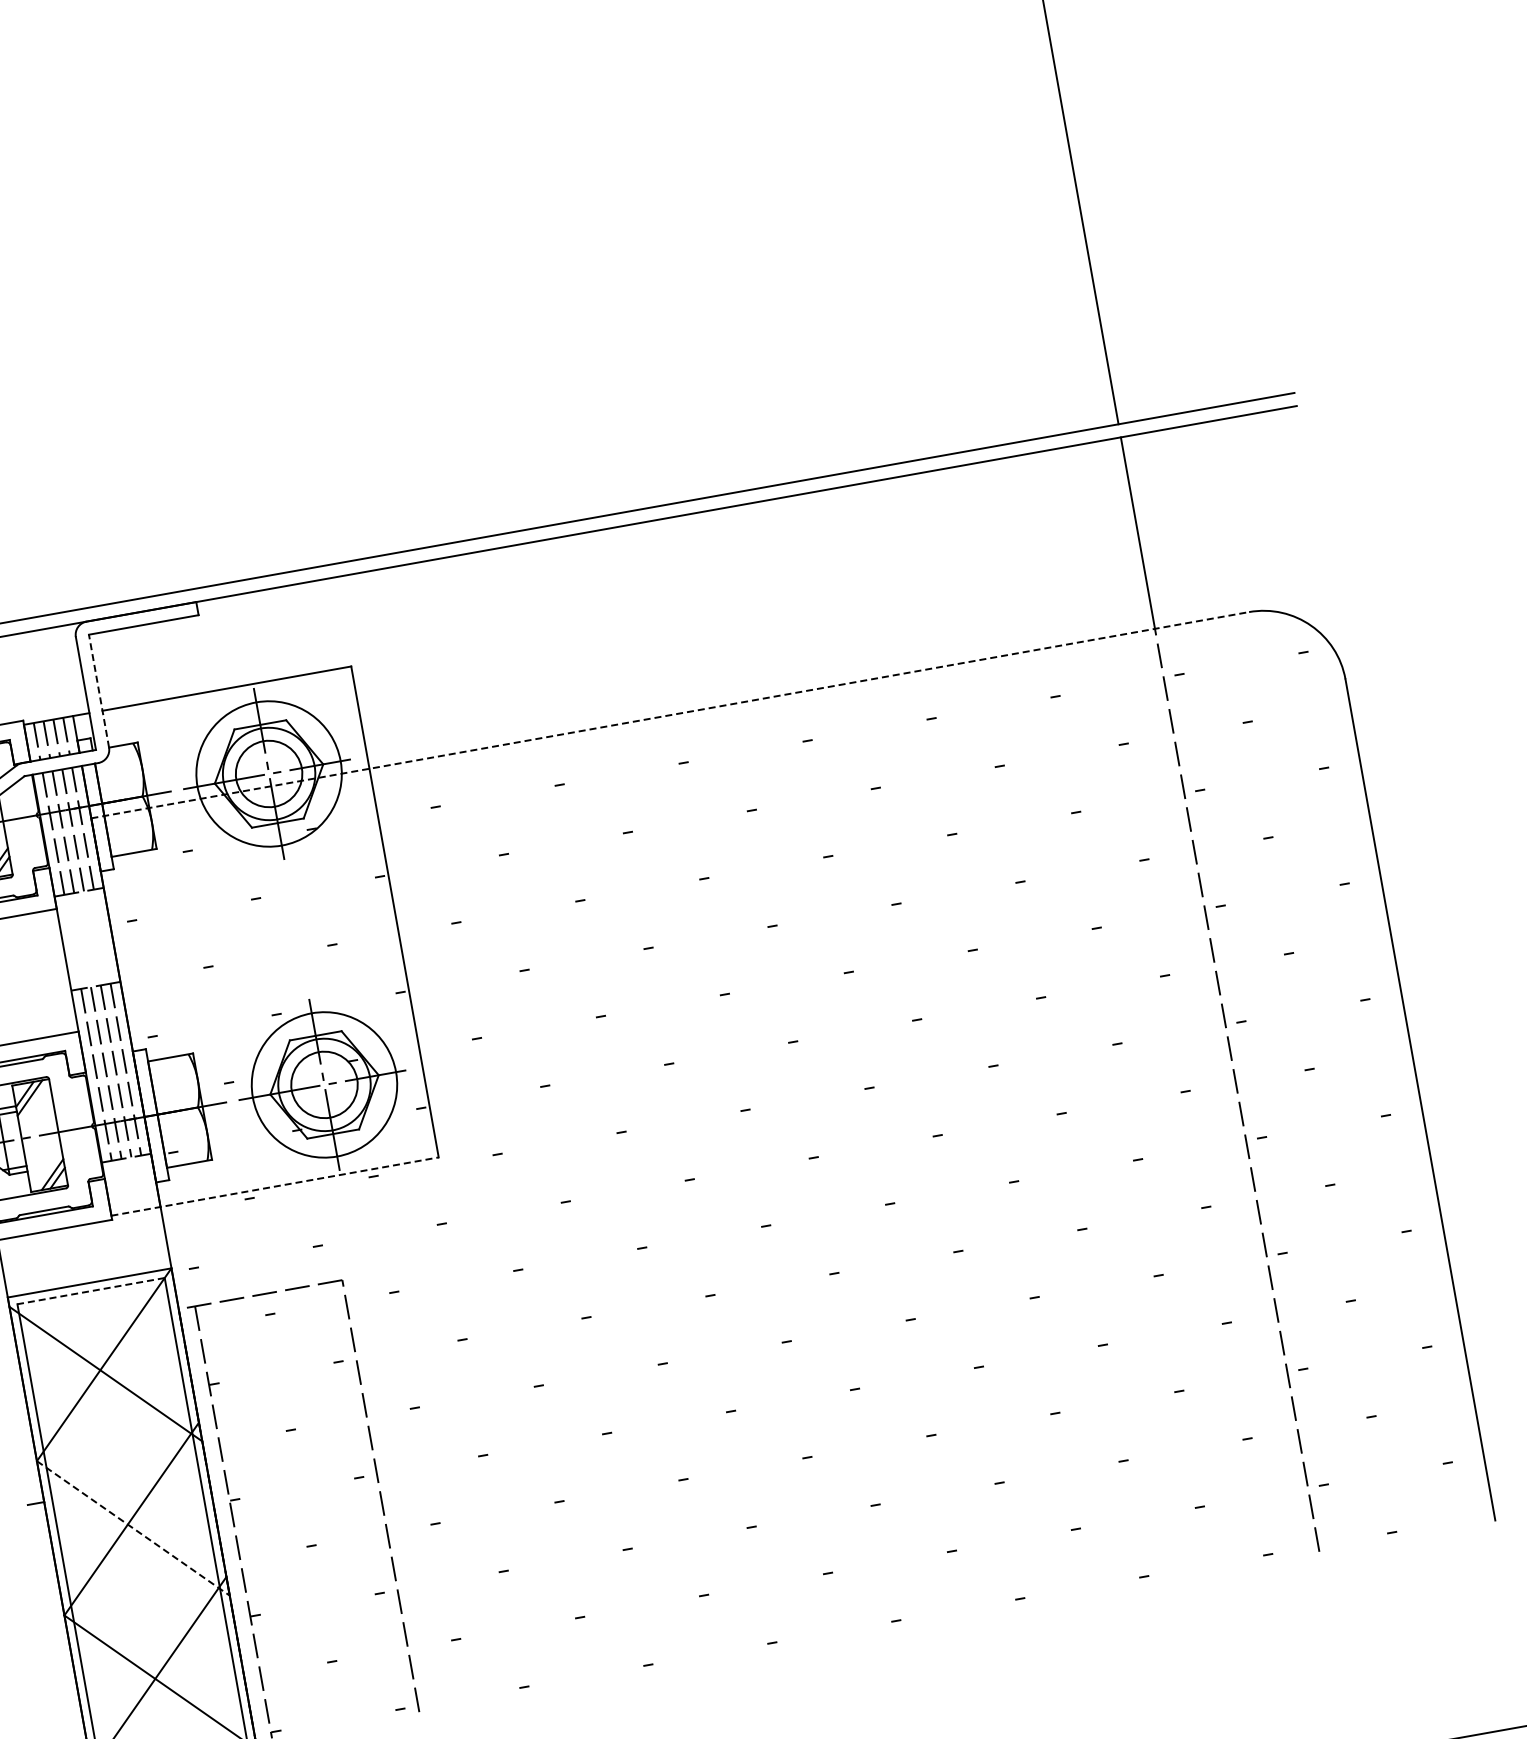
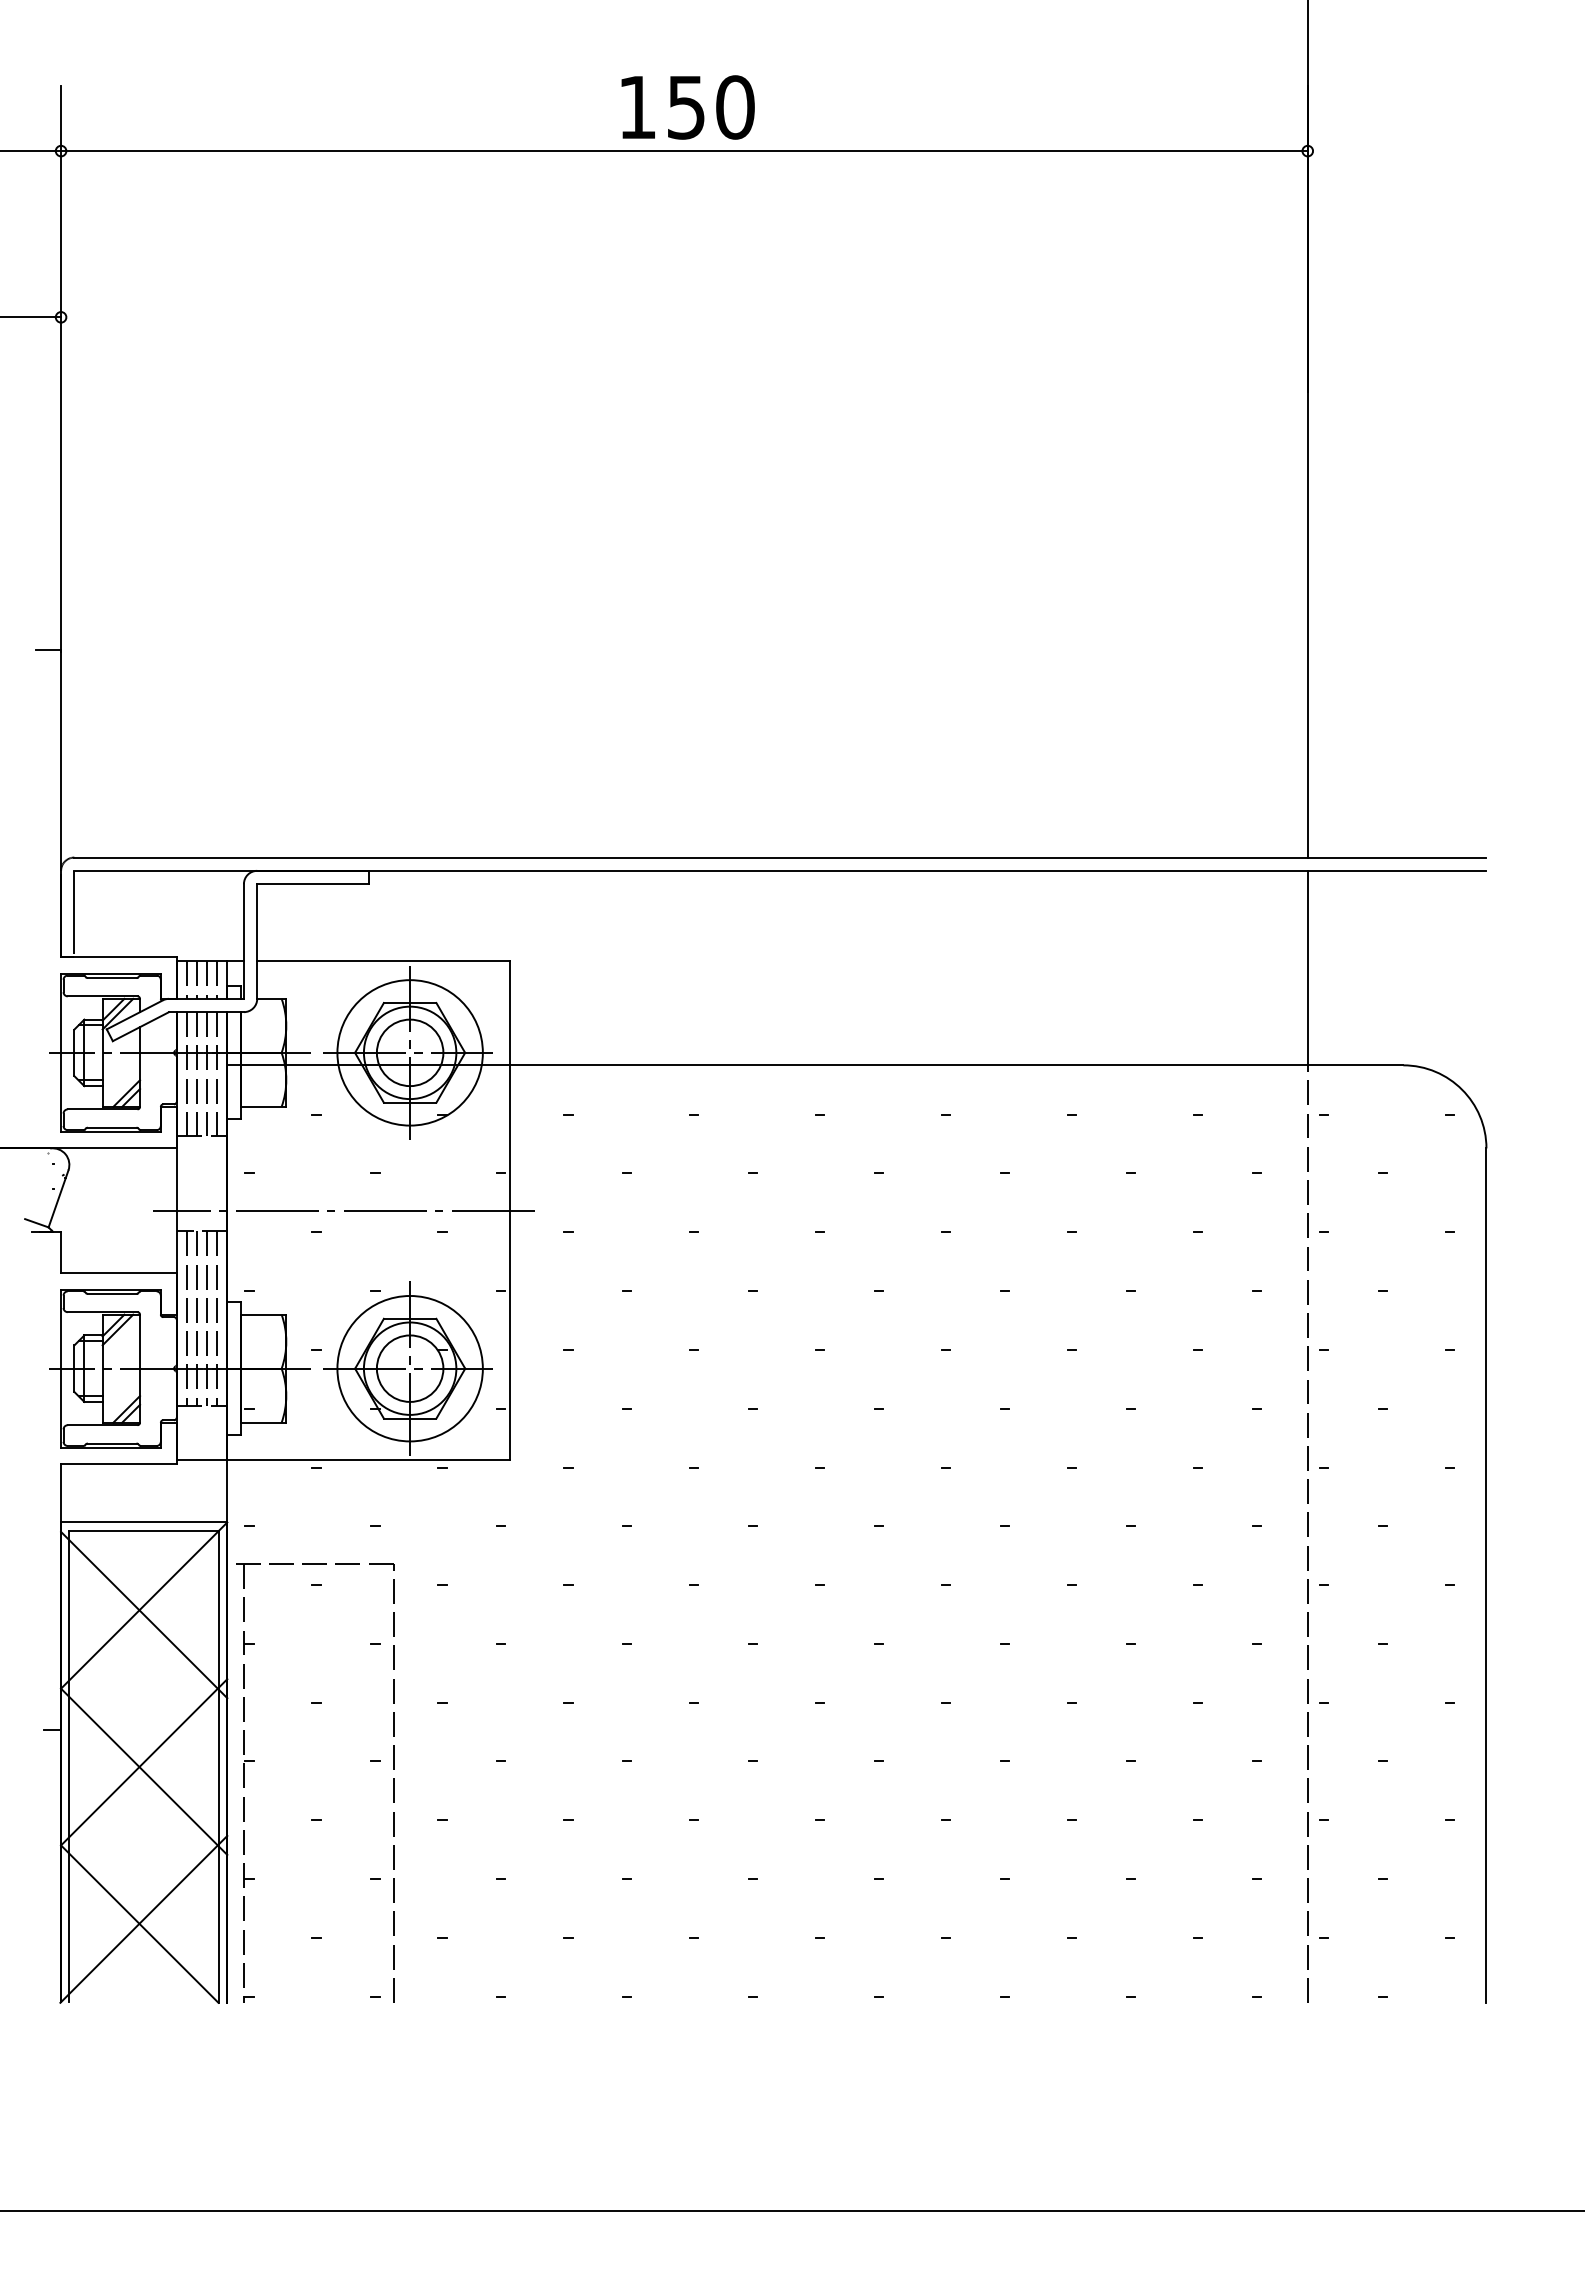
line: (99, 691) -> (257, 941), dashed -> solid
line: (670, 715) -> (815, 1065), dashed -> solid
line: (231, 940) -> (343, 1210), added
line: (275, 1186) -> (344, 1460), dashed -> solid
line: (91, 1290) -> (144, 1530), dashed -> solid
line: (133, 1528) -> (144, 1771), dashed -> solid

